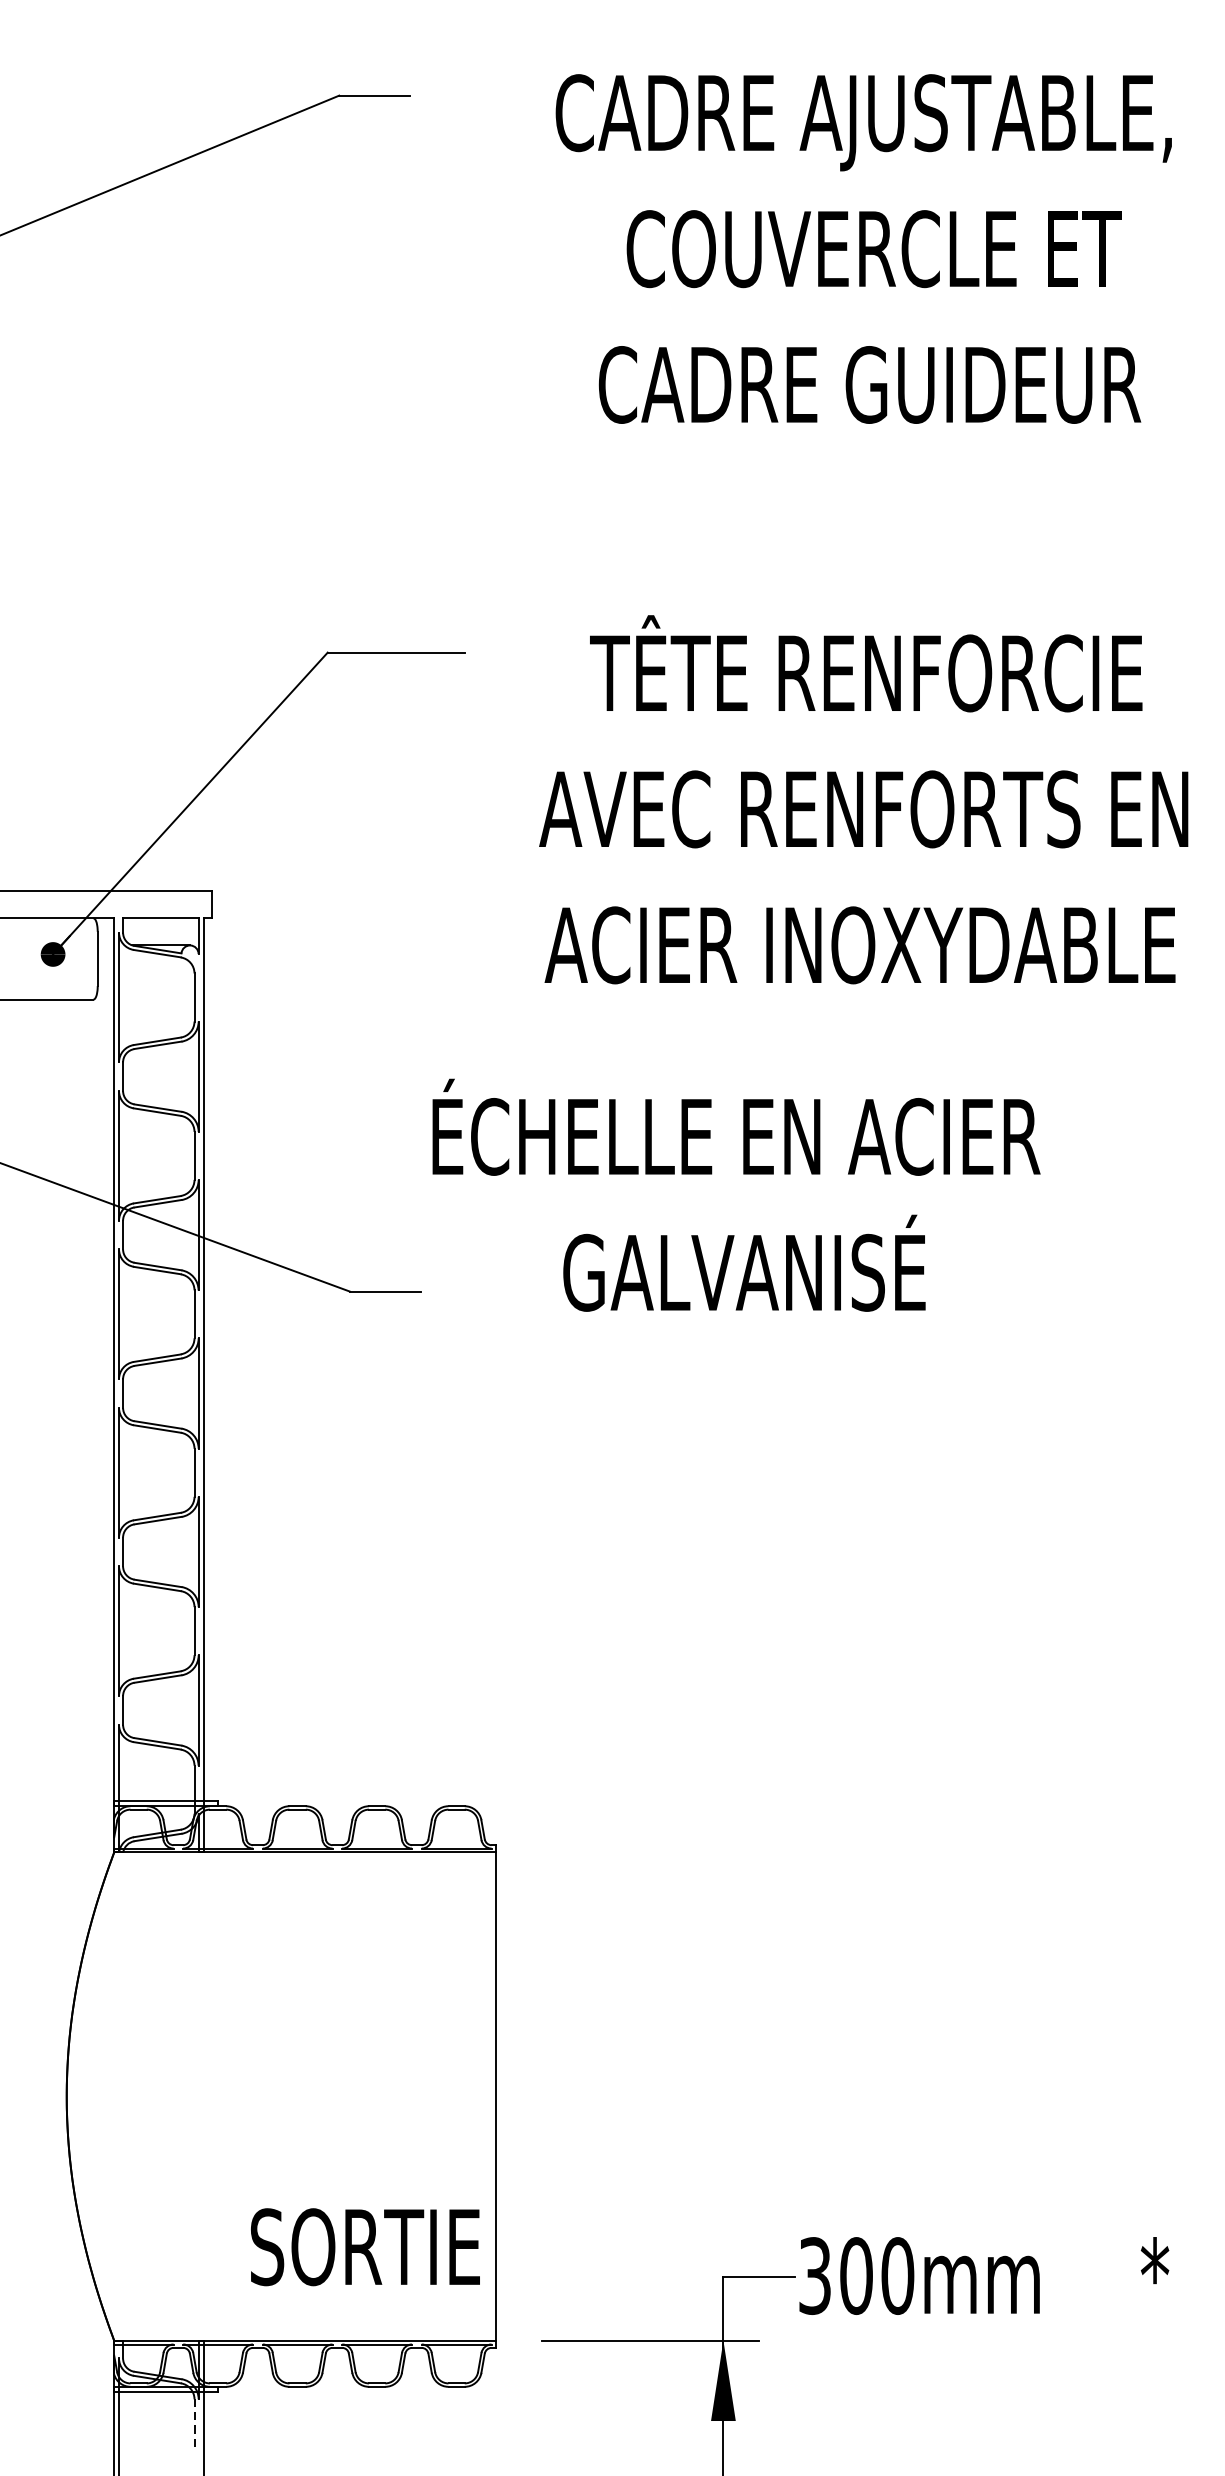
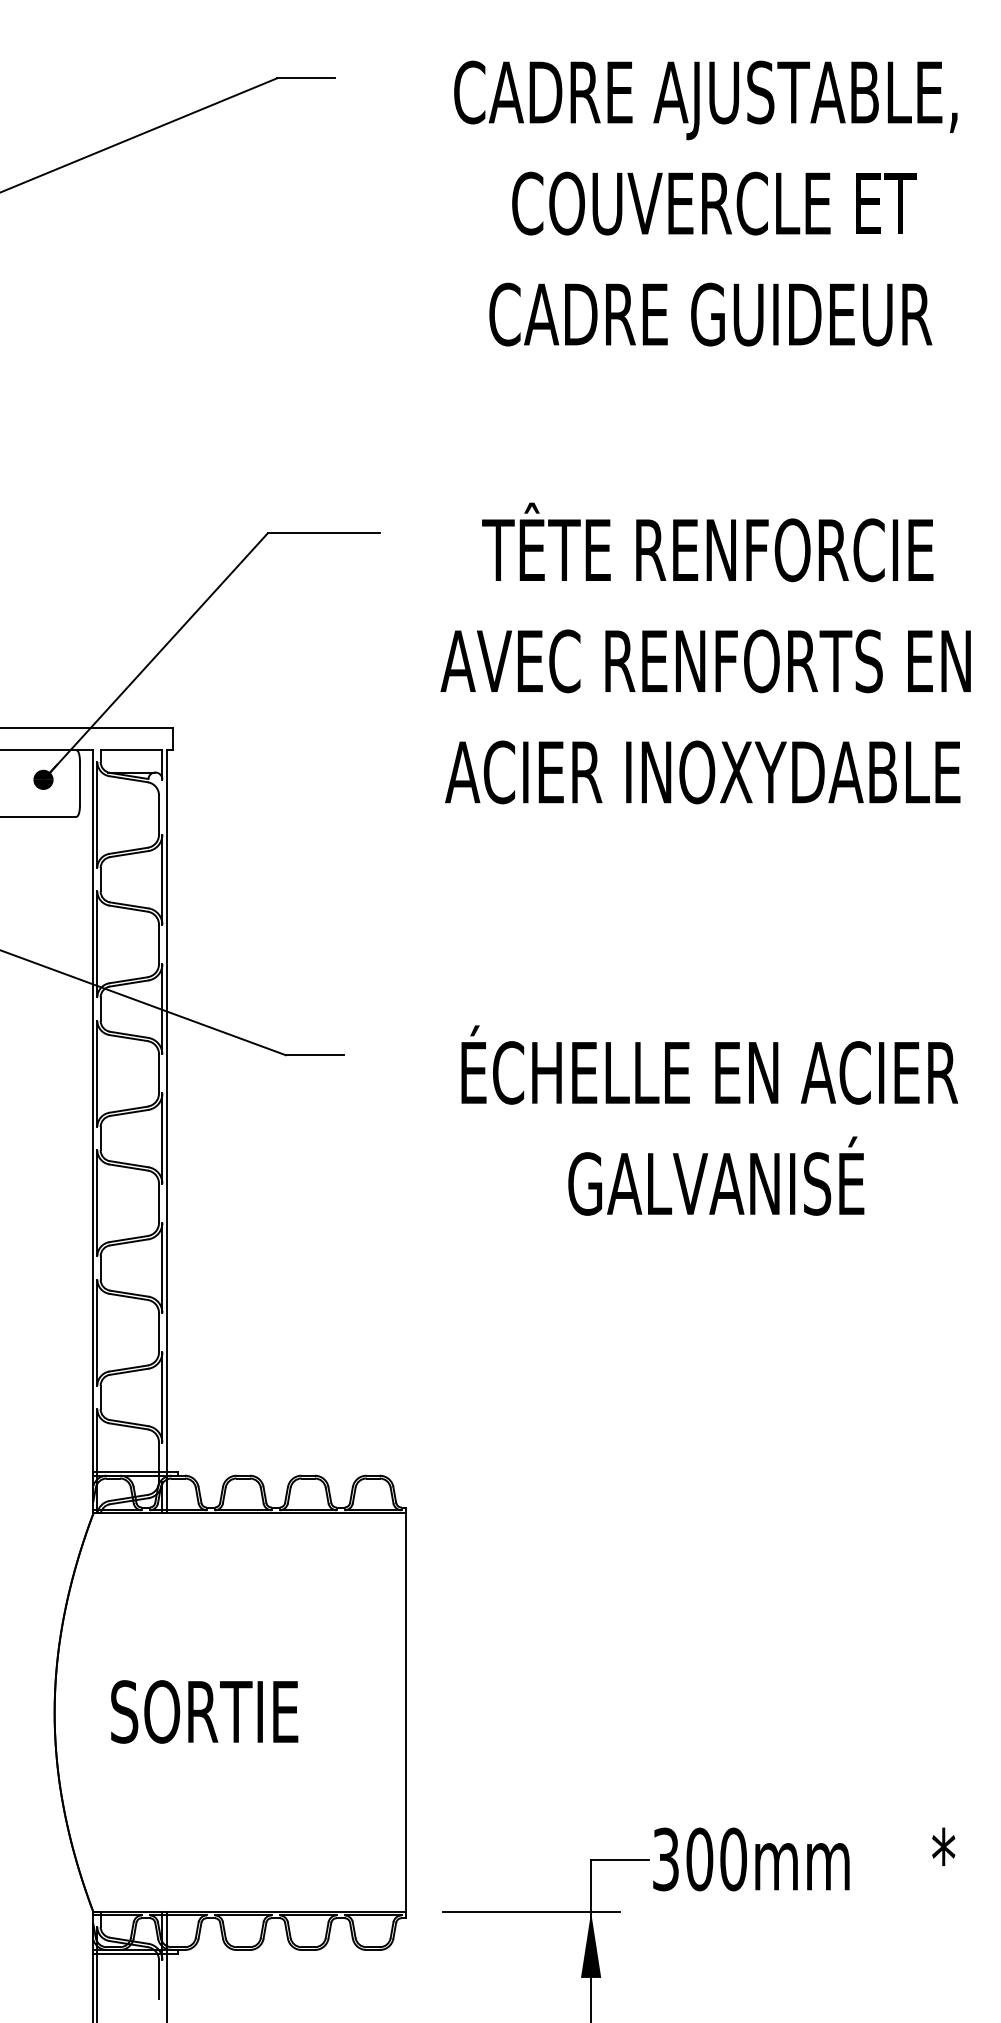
text: (736, 1195) -> (709, 1120), moved
text: (365, 2246) -> (204, 1711), moved
line: (195, 2422) -> (159, 1979), dashed -> solid

